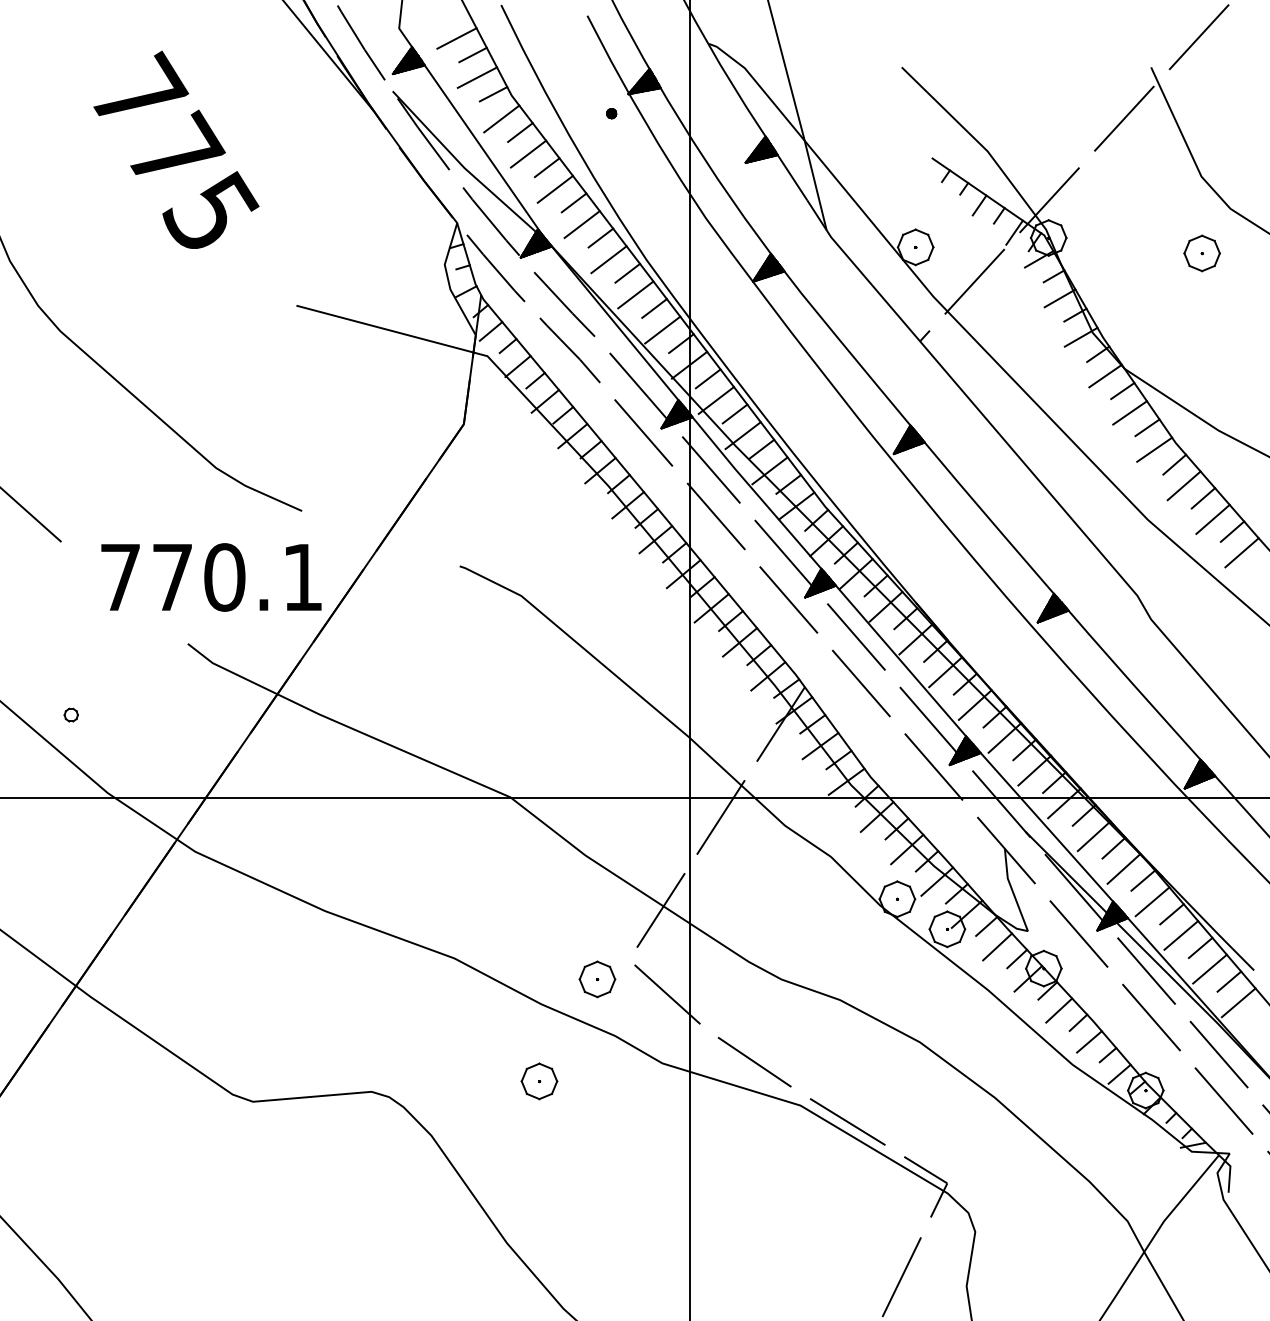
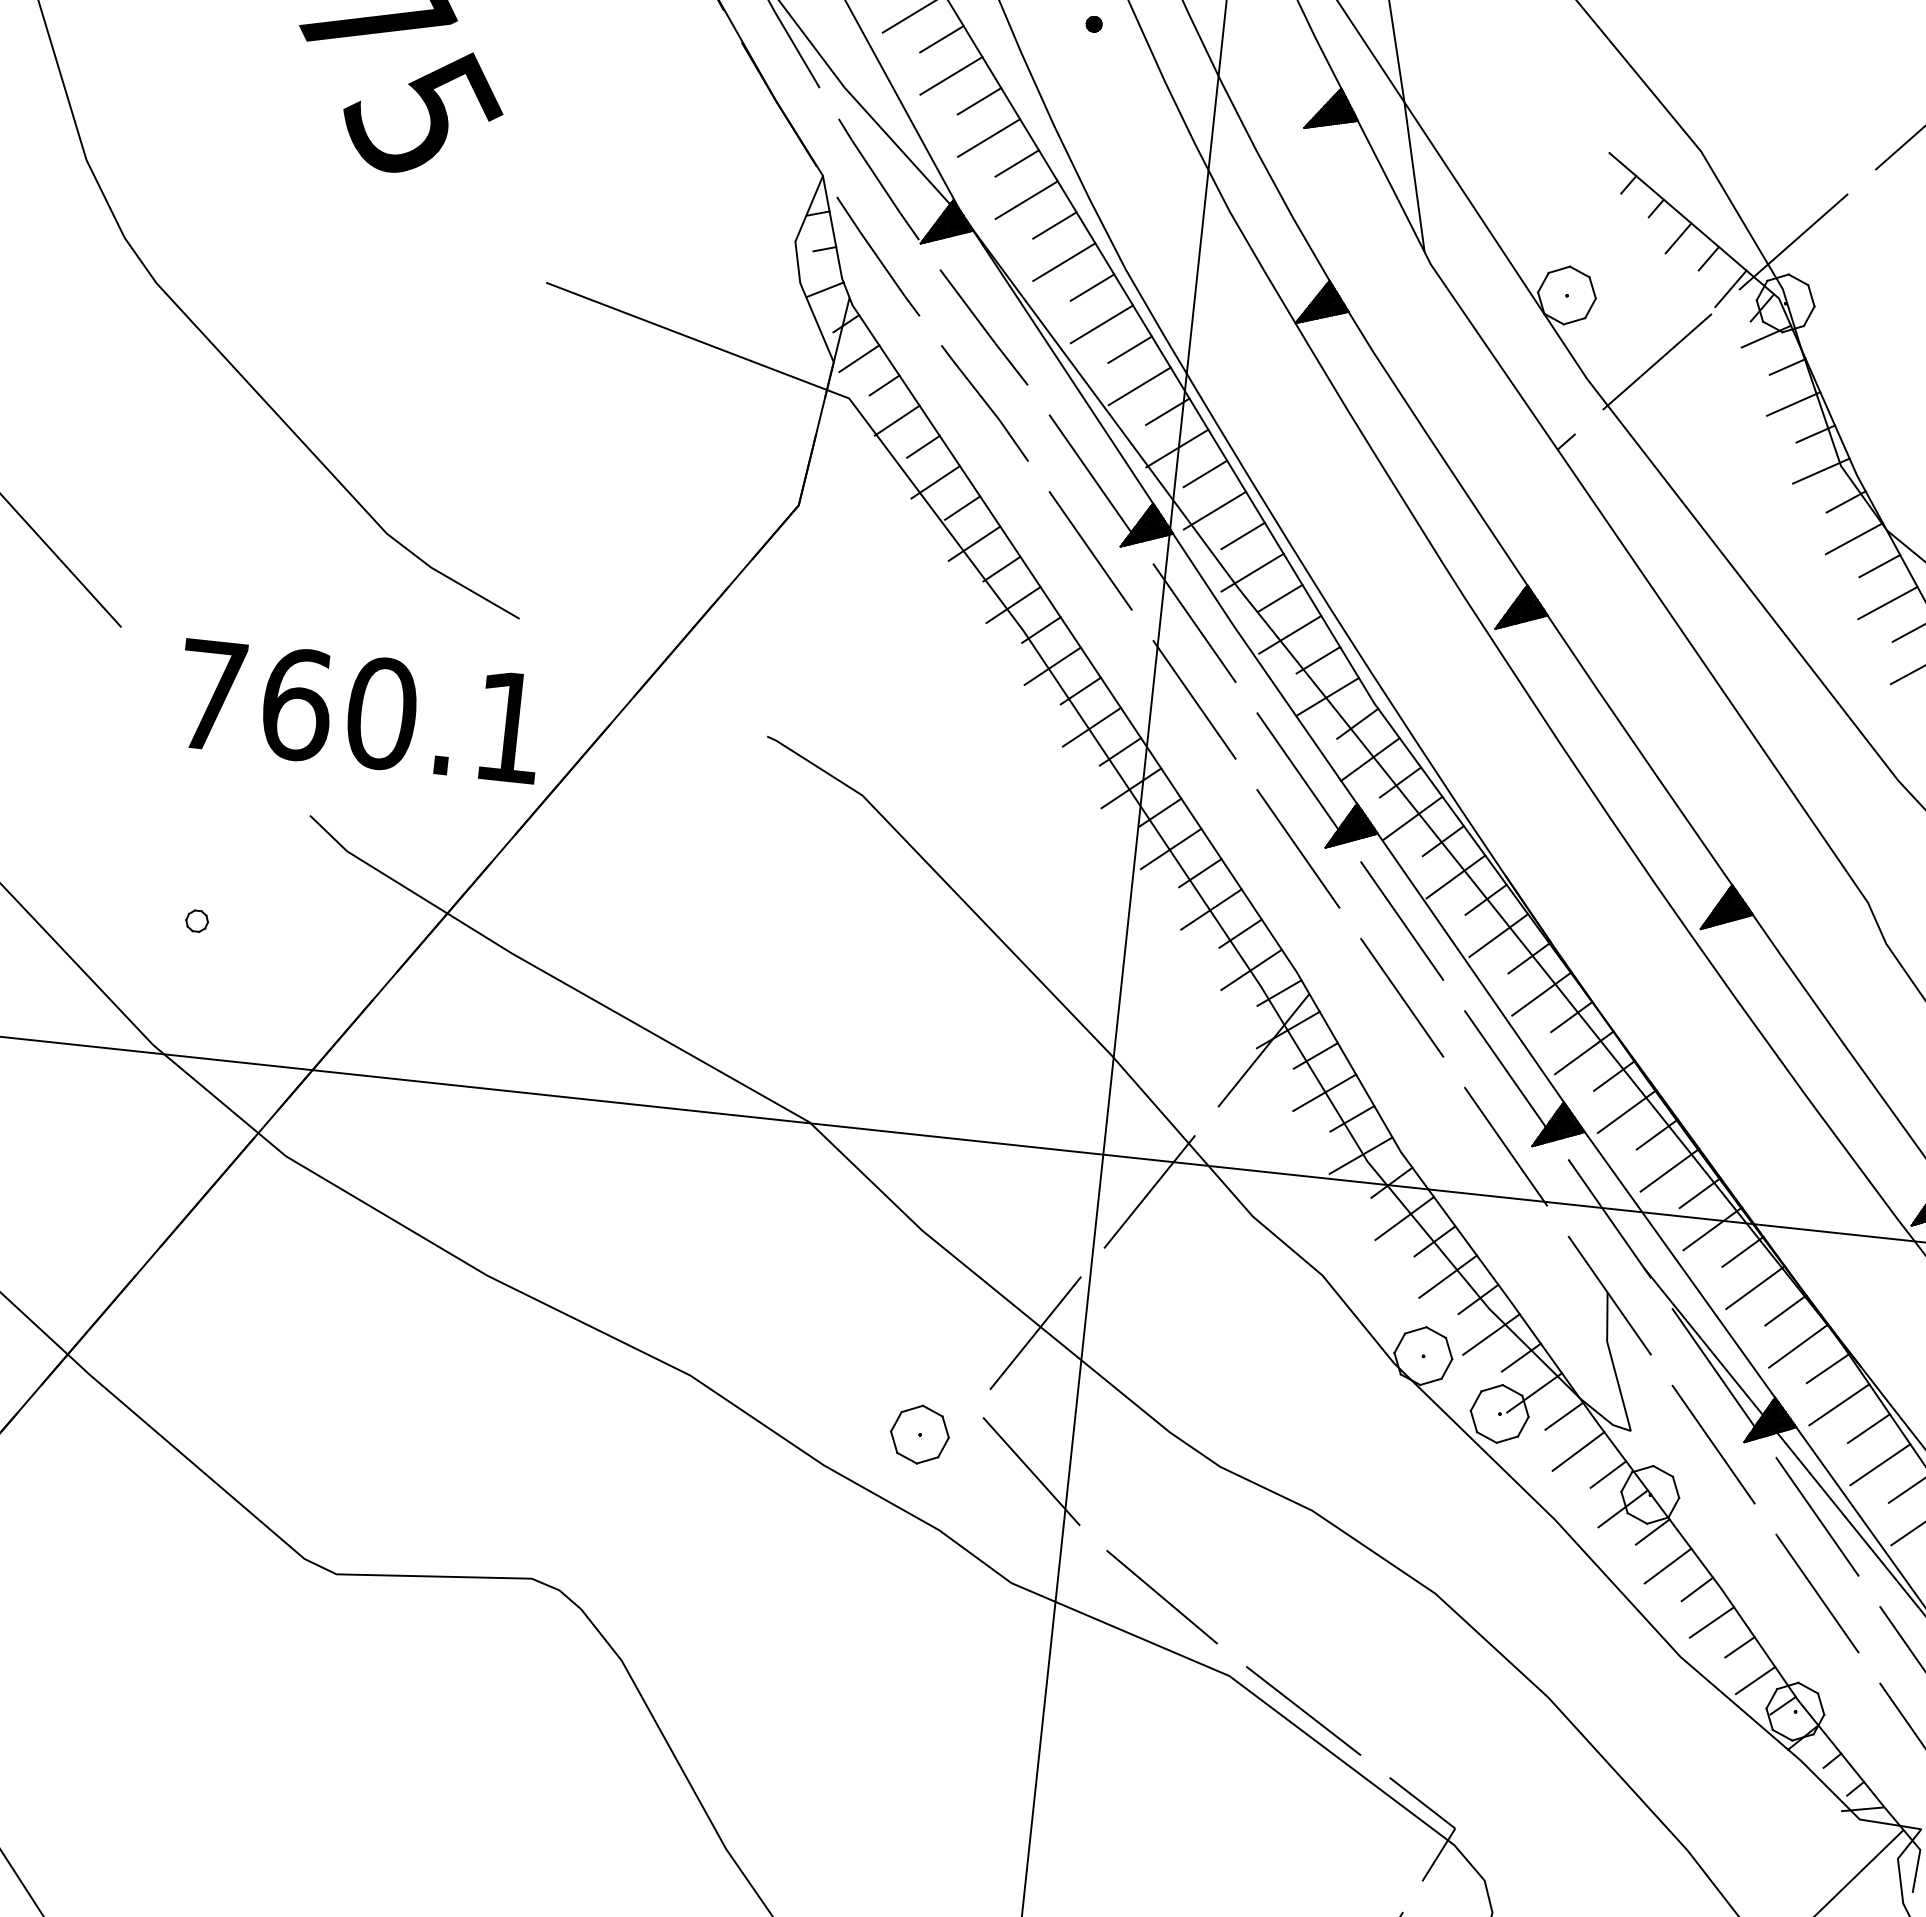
text: (172, 577) -> (296, 704), 770.1 -> 760.1
part: (70, 714) -> (195, 920), moved
part: (539, 1081) -> (807, 1591), removed

